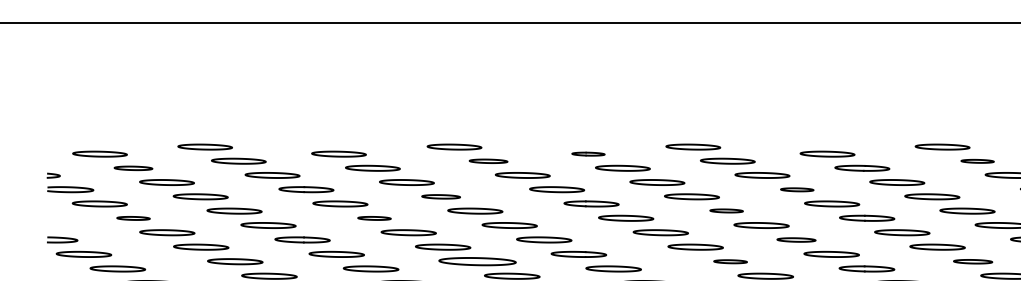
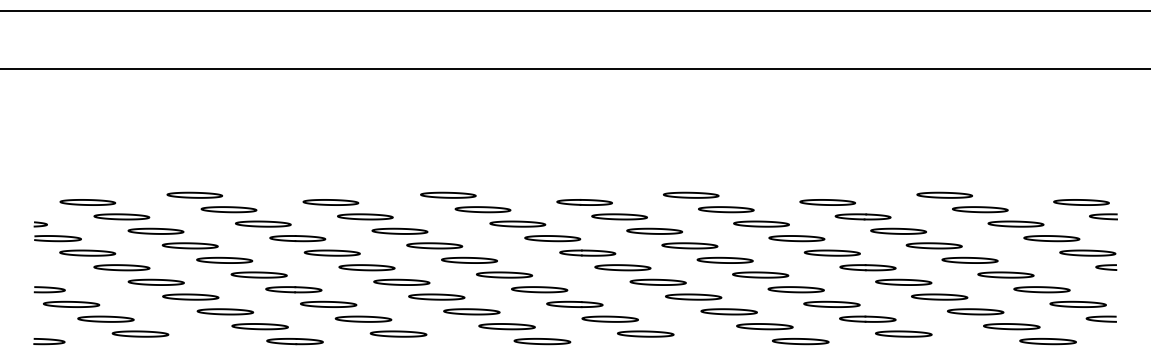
part: (588, 154) -> (584, 202), size x1.67
part: (488, 161) -> (482, 209), size x1.43
part: (977, 161) -> (980, 209), size x1.67
part: (133, 167) -> (121, 216), size x1.43
part: (796, 189) -> (796, 238), size x1.67
part: (440, 196) -> (434, 245), size x1.43
part: (726, 210) -> (724, 259), size x1.67
part: (133, 218) -> (121, 267), size x1.67
part: (374, 218) -> (366, 267), size x1.67
part: (795, 239) -> (795, 289), size x1.43
part: (477, 261) -> (471, 311), size x0.71
part: (729, 261) -> (728, 311), size x1.67
part: (972, 261) -> (975, 311), size x1.43

